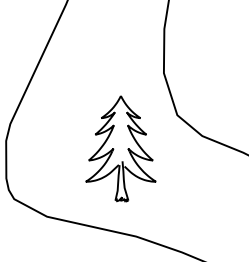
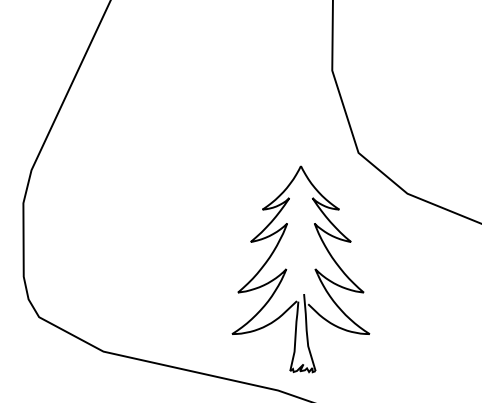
part: (120, 148) -> (300, 268), moved

